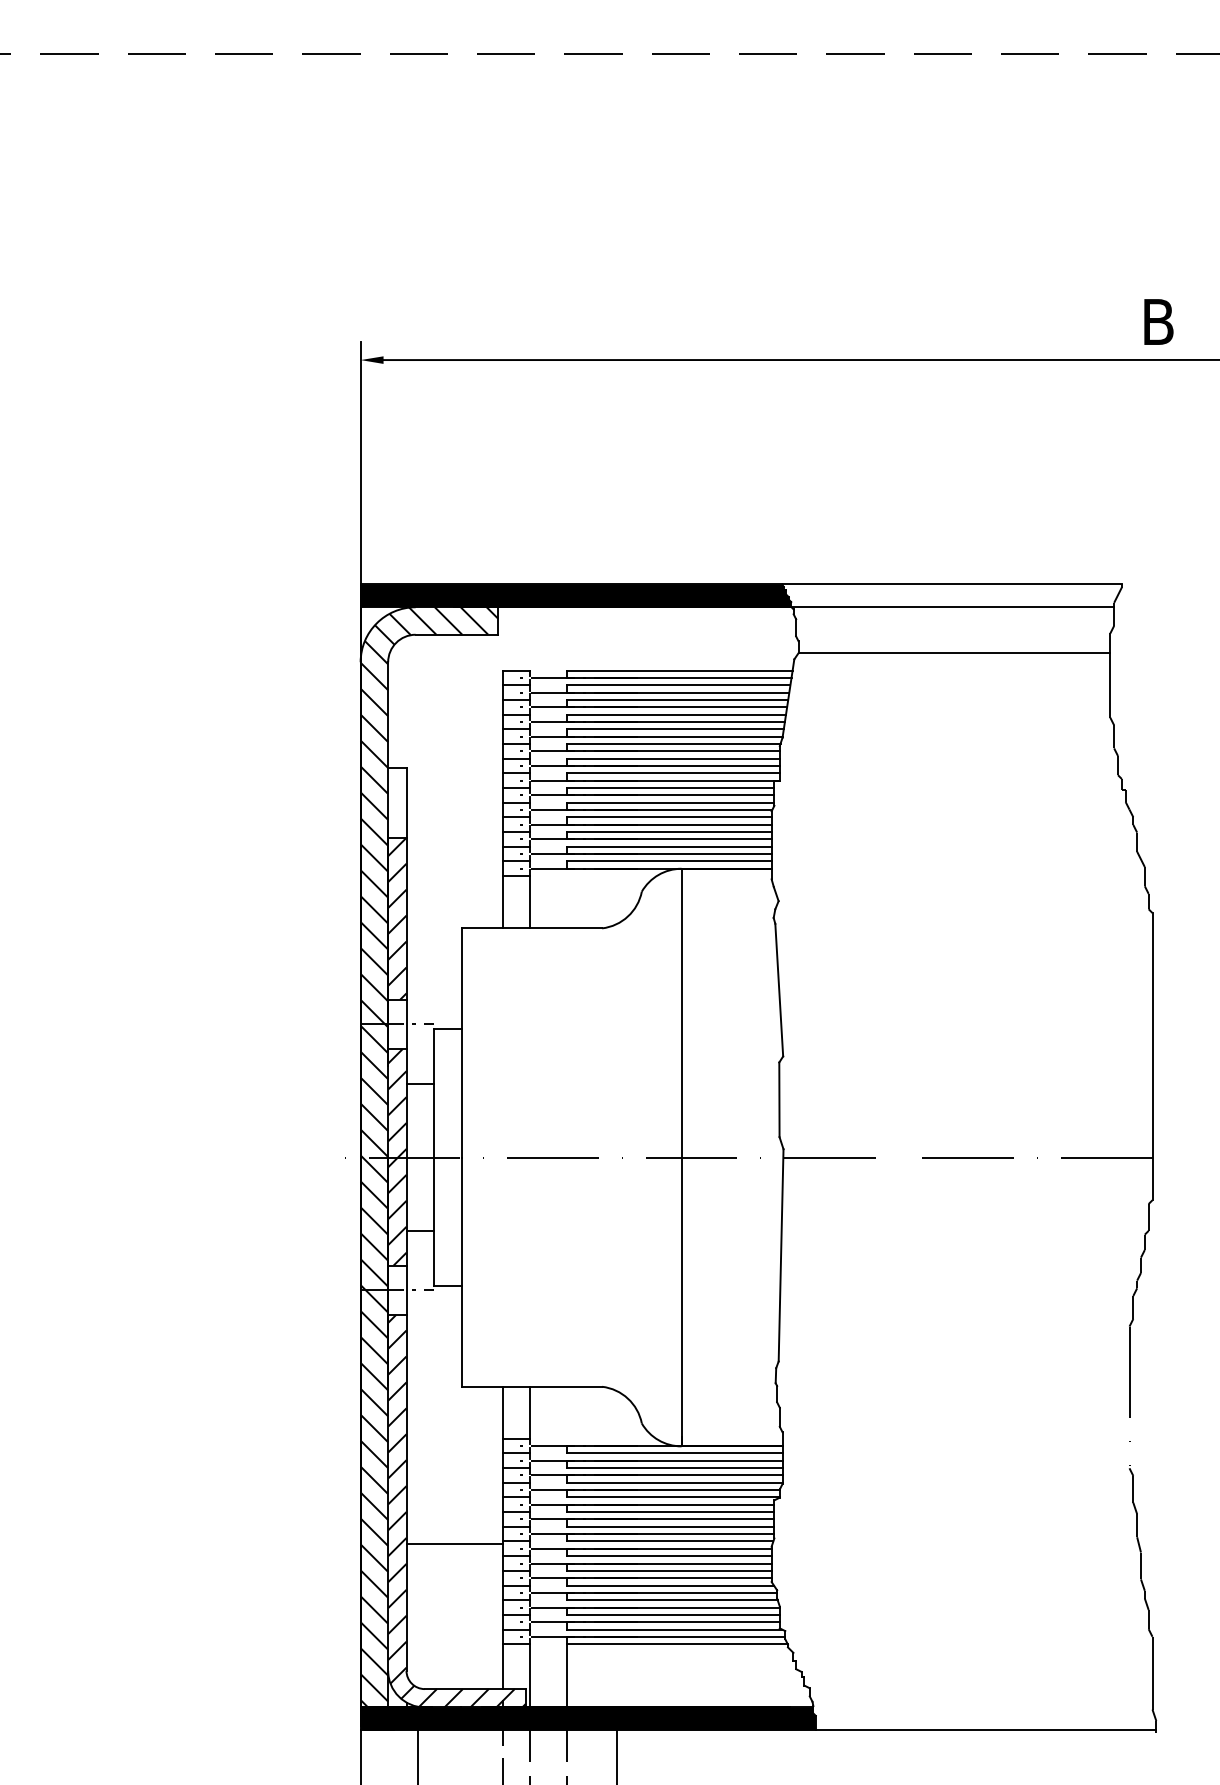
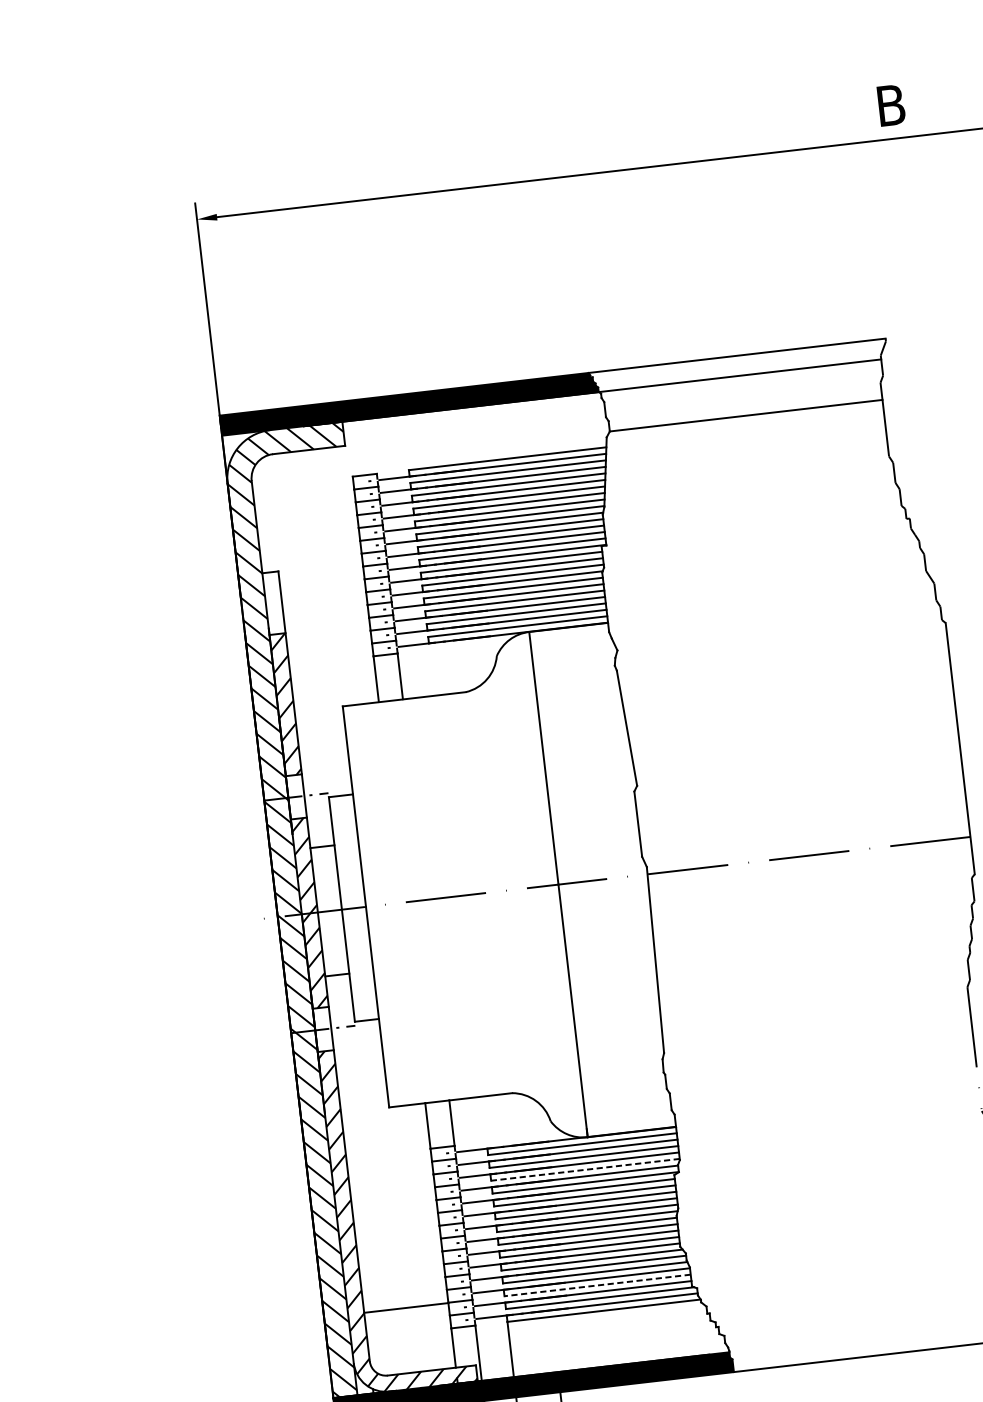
line: (674, 1482) -> (585, 1169), solid -> dashed
line: (454, 1544) -> (406, 1308), moved
line: (672, 1614) -> (596, 1285), solid -> dashed

